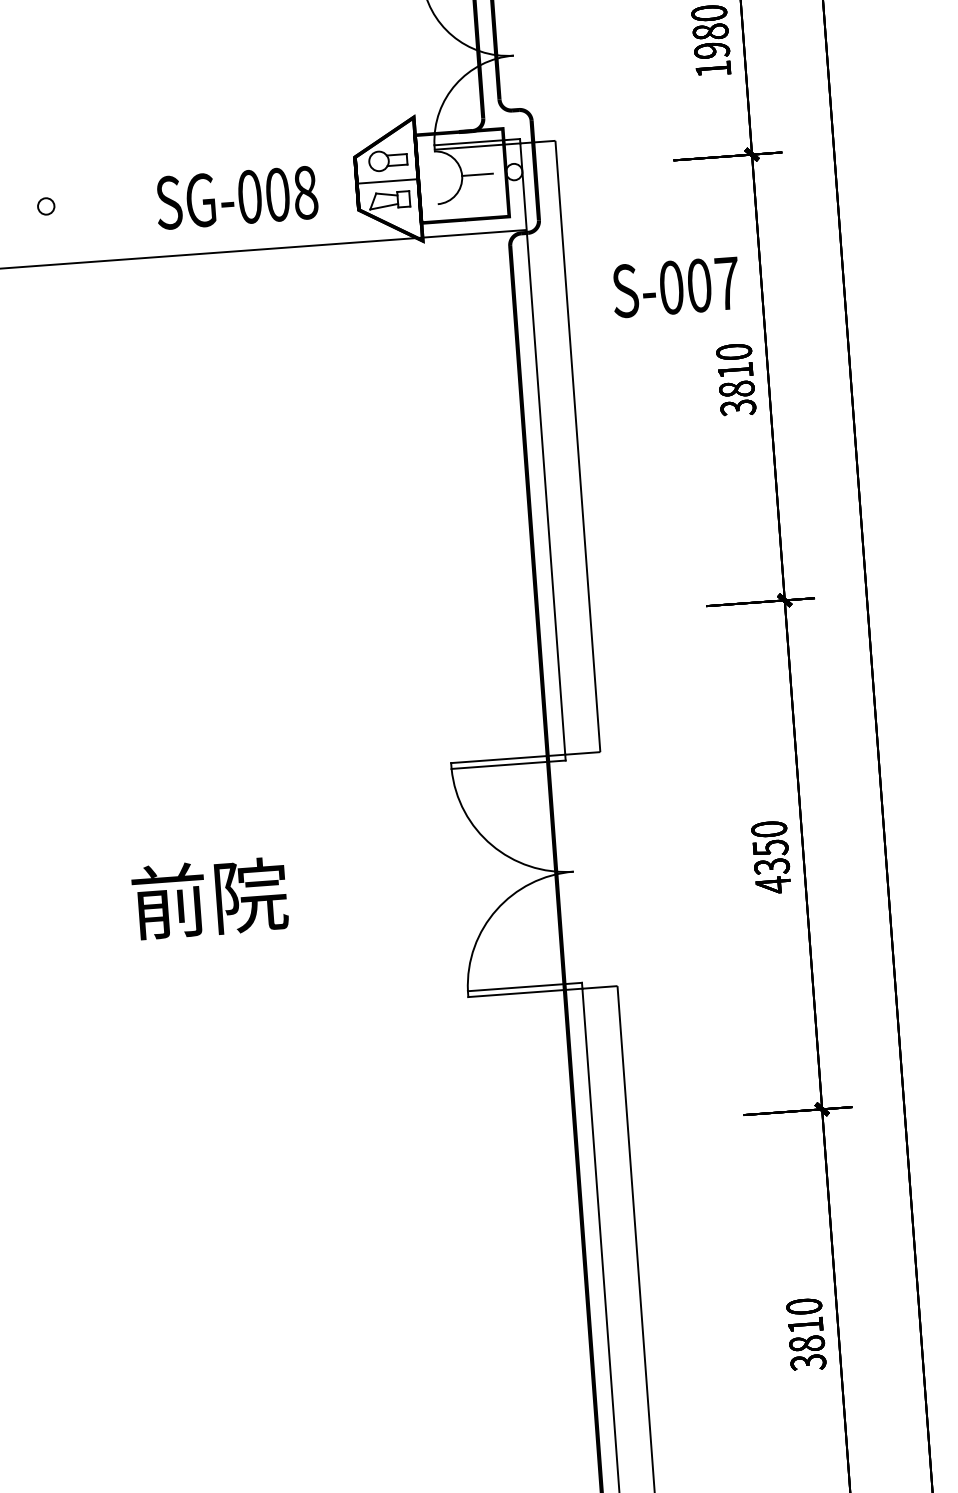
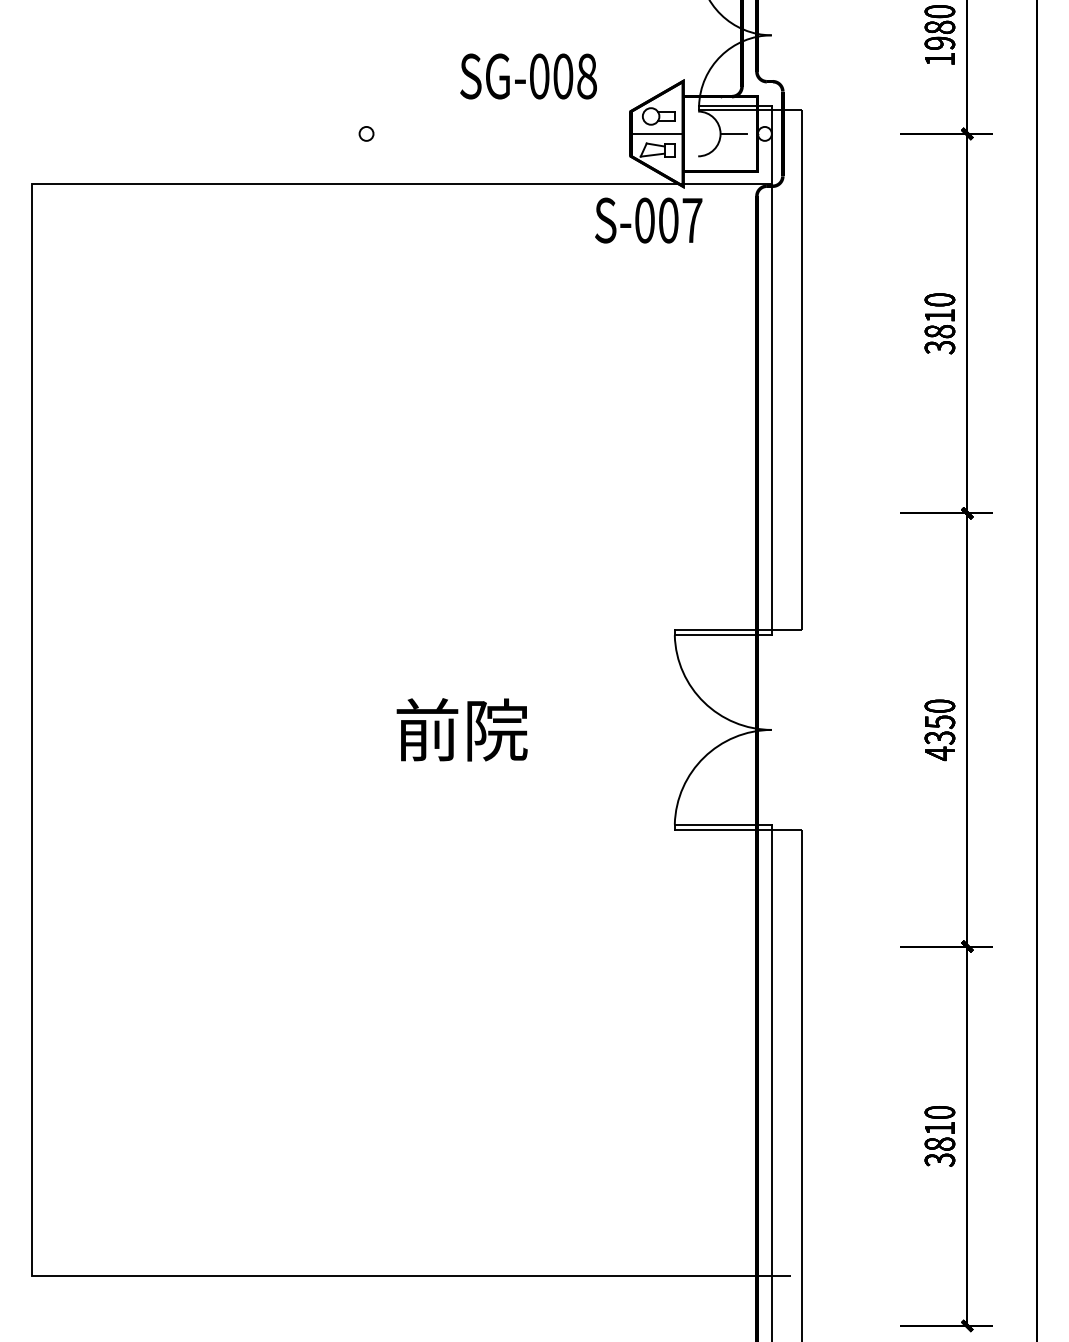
text: (236, 197) -> (528, 76), moved
text: (675, 287) -> (648, 220), moved

